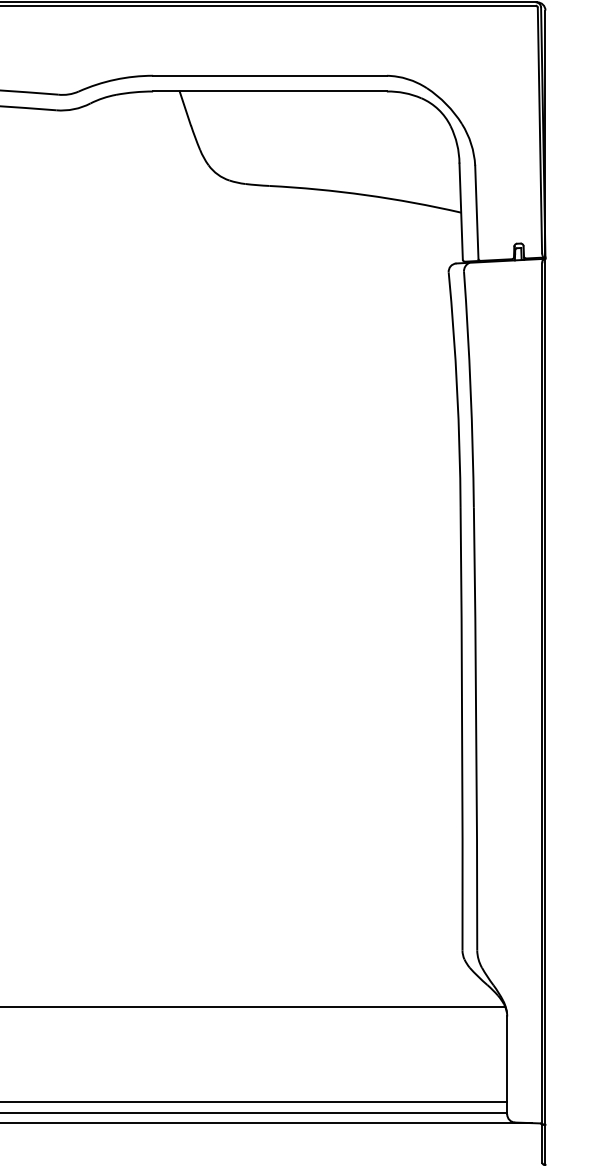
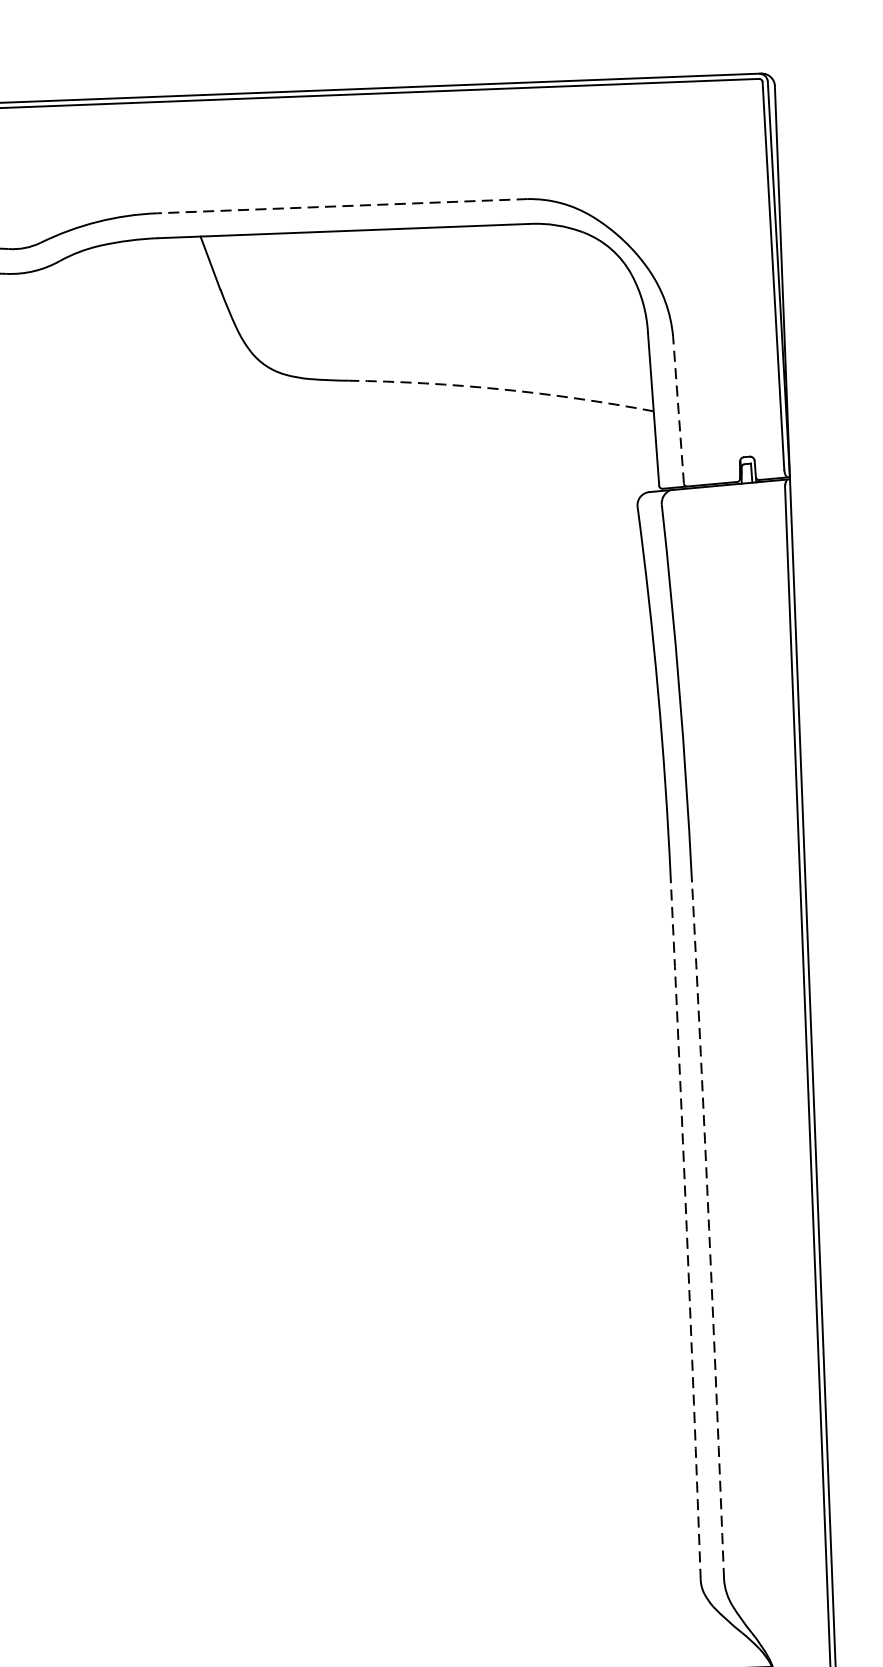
line: (270, 75) -> (343, 205), solid -> dashed
arc: (365, 195) -> (501, 389), solid -> dashed
line: (476, 212) -> (677, 410), solid -> dashed
arc: (462, 729) -> (687, 1229), solid -> dashed
arc: (476, 729) -> (709, 1228), solid -> dashed

